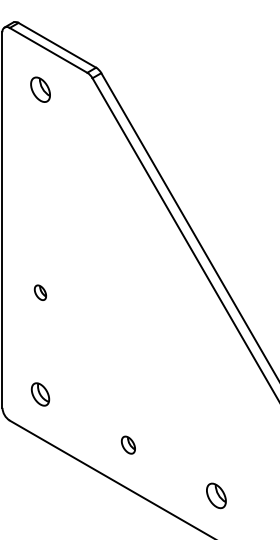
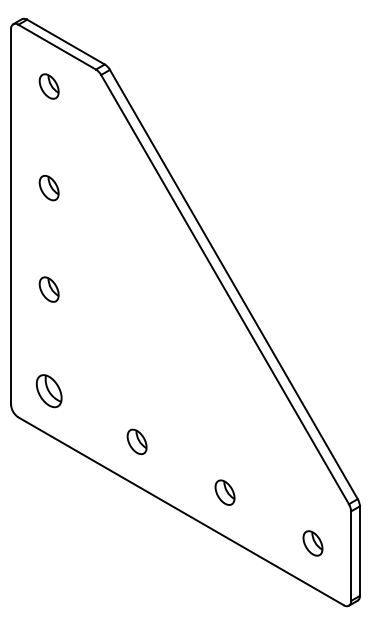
part: (39, 191) -> (48, 188), added
part: (39, 292) -> (48, 289), size x1.67
part: (39, 394) -> (48, 391), size x1.43
part: (127, 444) -> (136, 441), size x1.43

